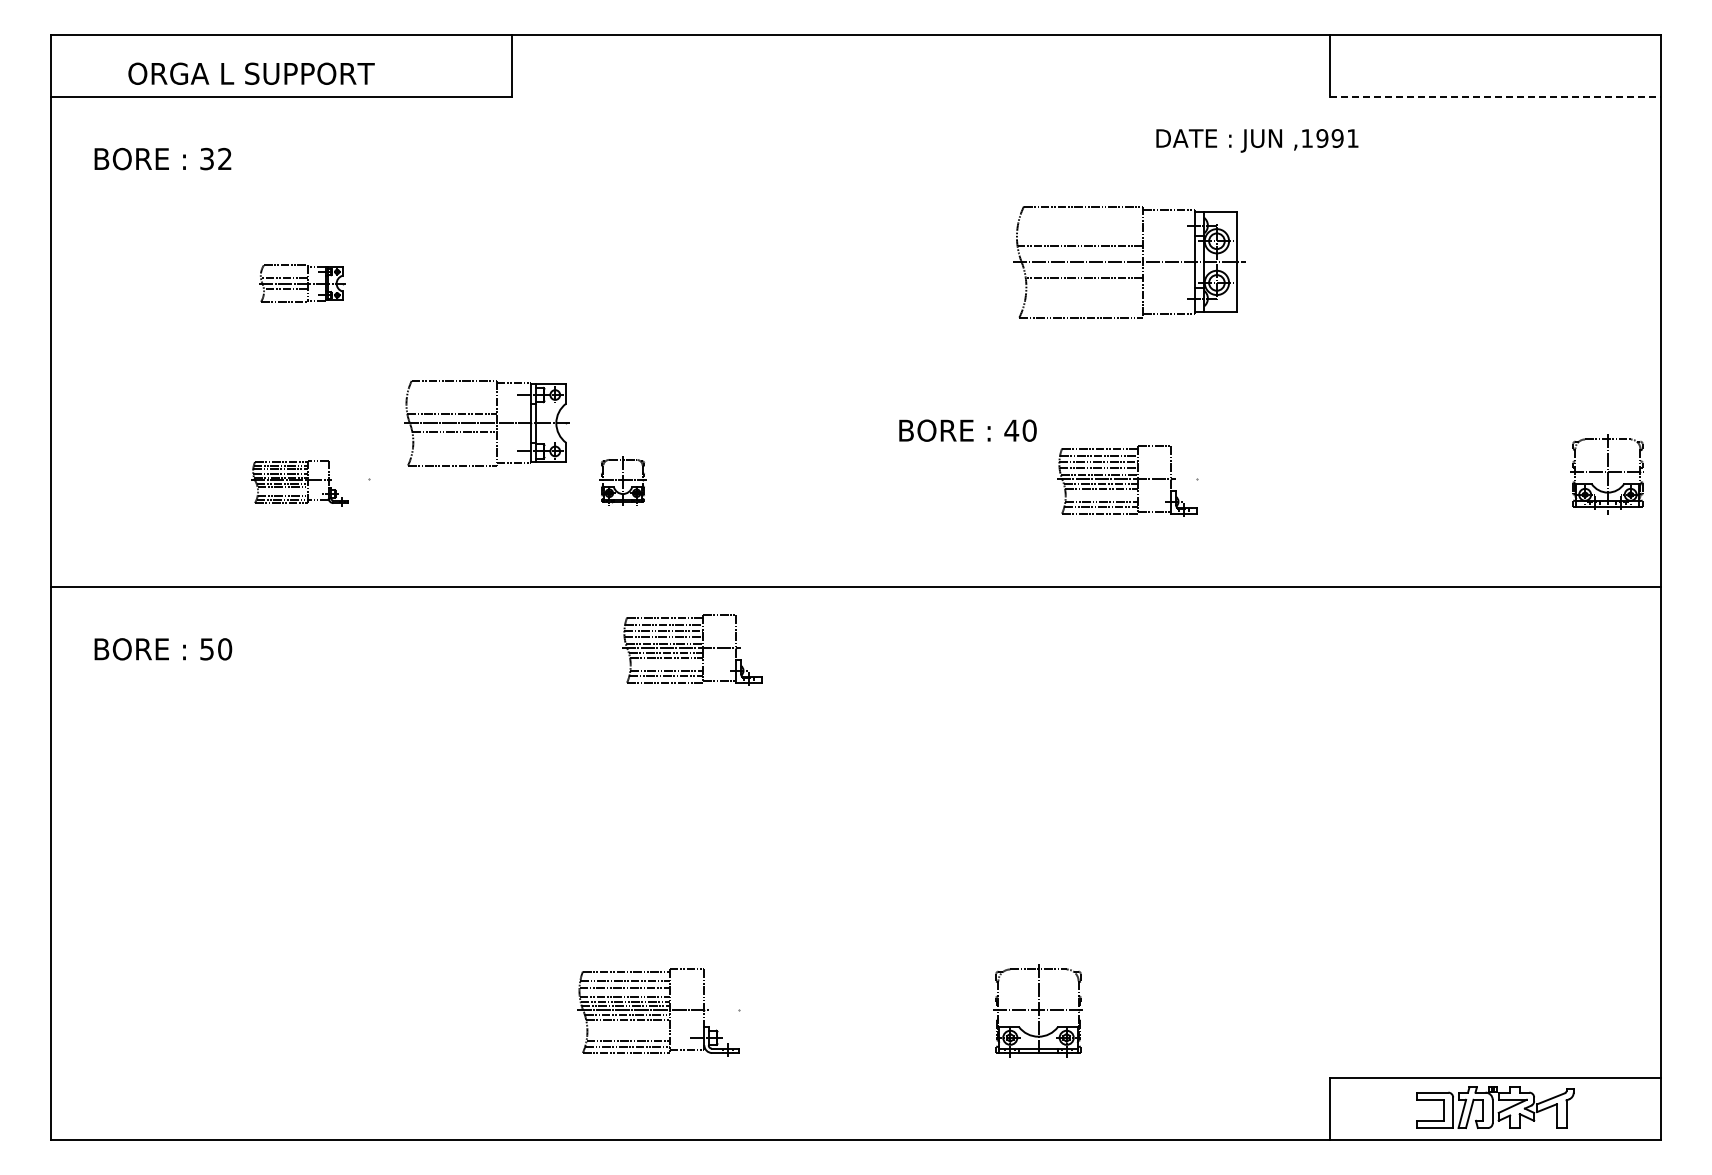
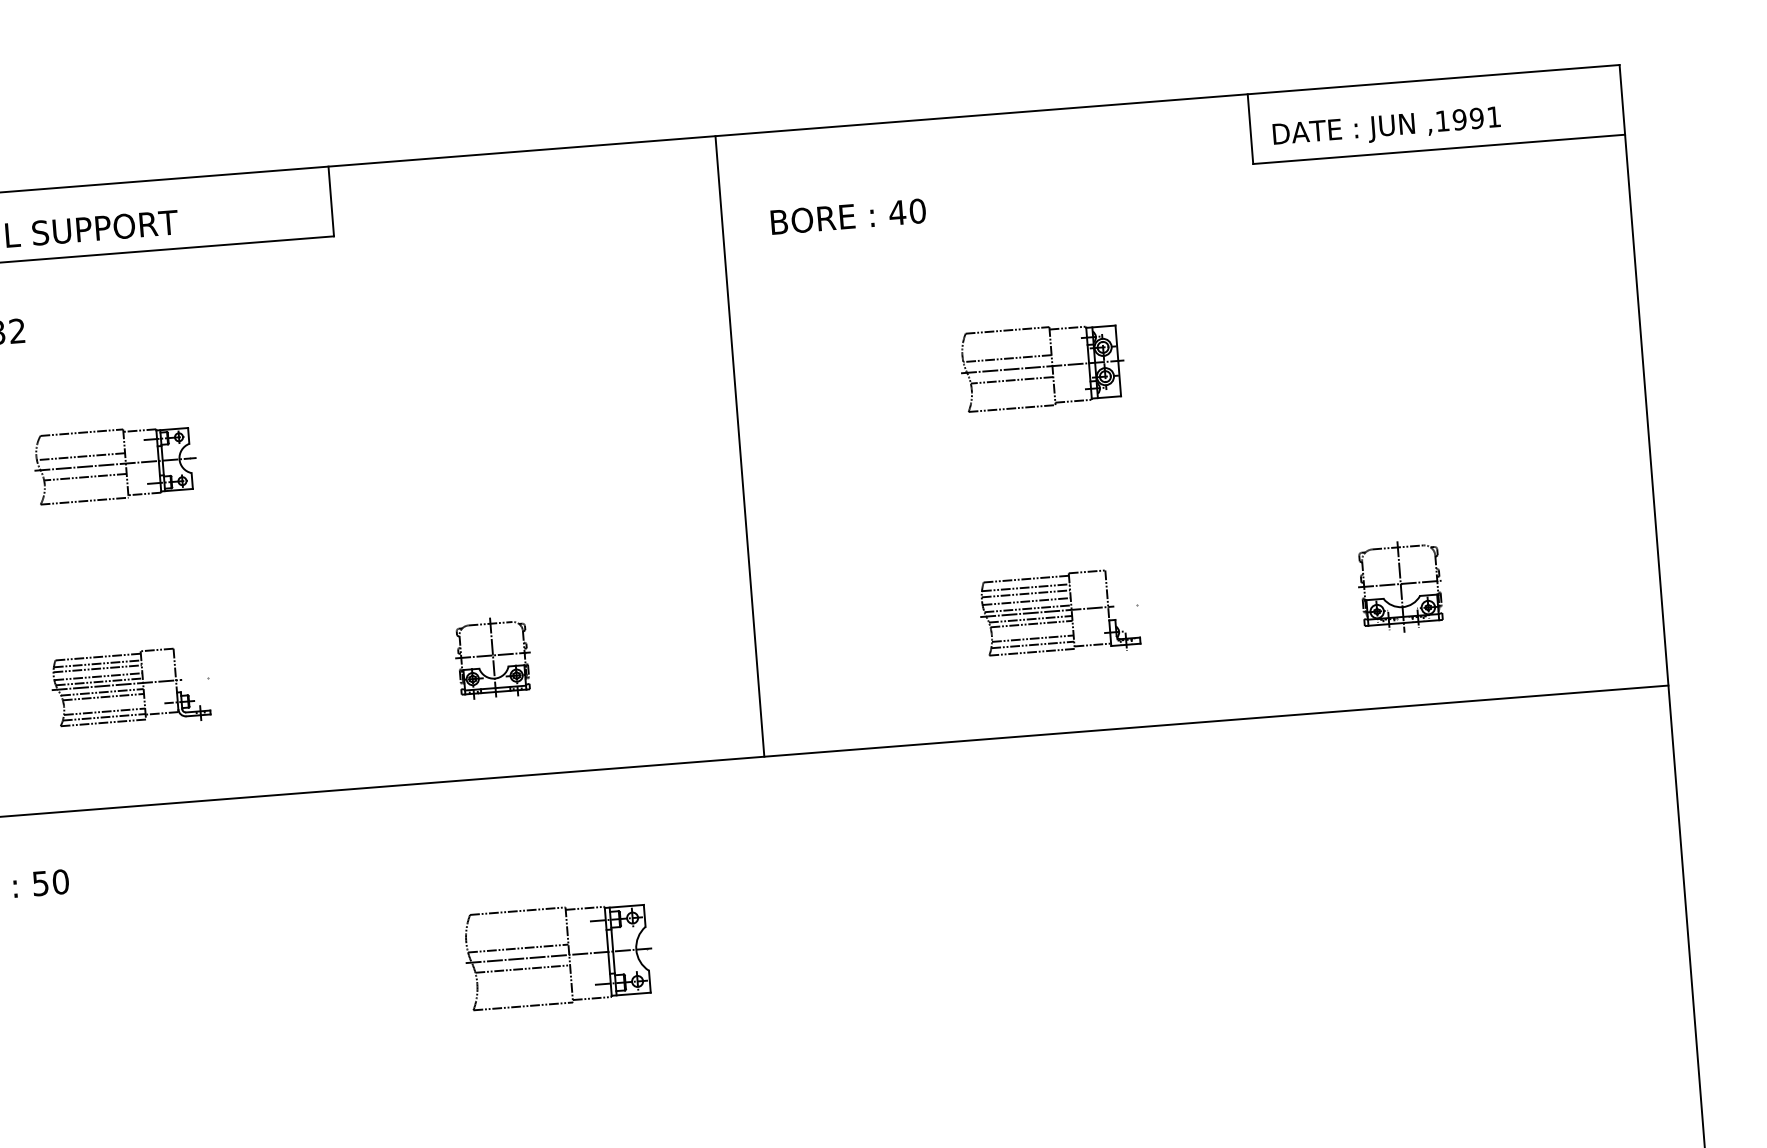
line: (1495, 97) -> (1439, 149), dashed -> solid
text: (1257, 140) -> (1386, 127), moved
part: (1129, 261) -> (1042, 366), size x0.62
part: (302, 283) -> (115, 464), size x1.67
line: (856, 311) -> (740, 446), added
part: (486, 423) -> (557, 956), moved
text: (967, 430) -> (847, 216), moved
part: (1606, 474) -> (1399, 586), moved
part: (622, 480) -> (492, 657), size x1.43
part: (299, 483) -> (129, 689), size x1.43
part: (692, 649) -> (586, 840), removed

